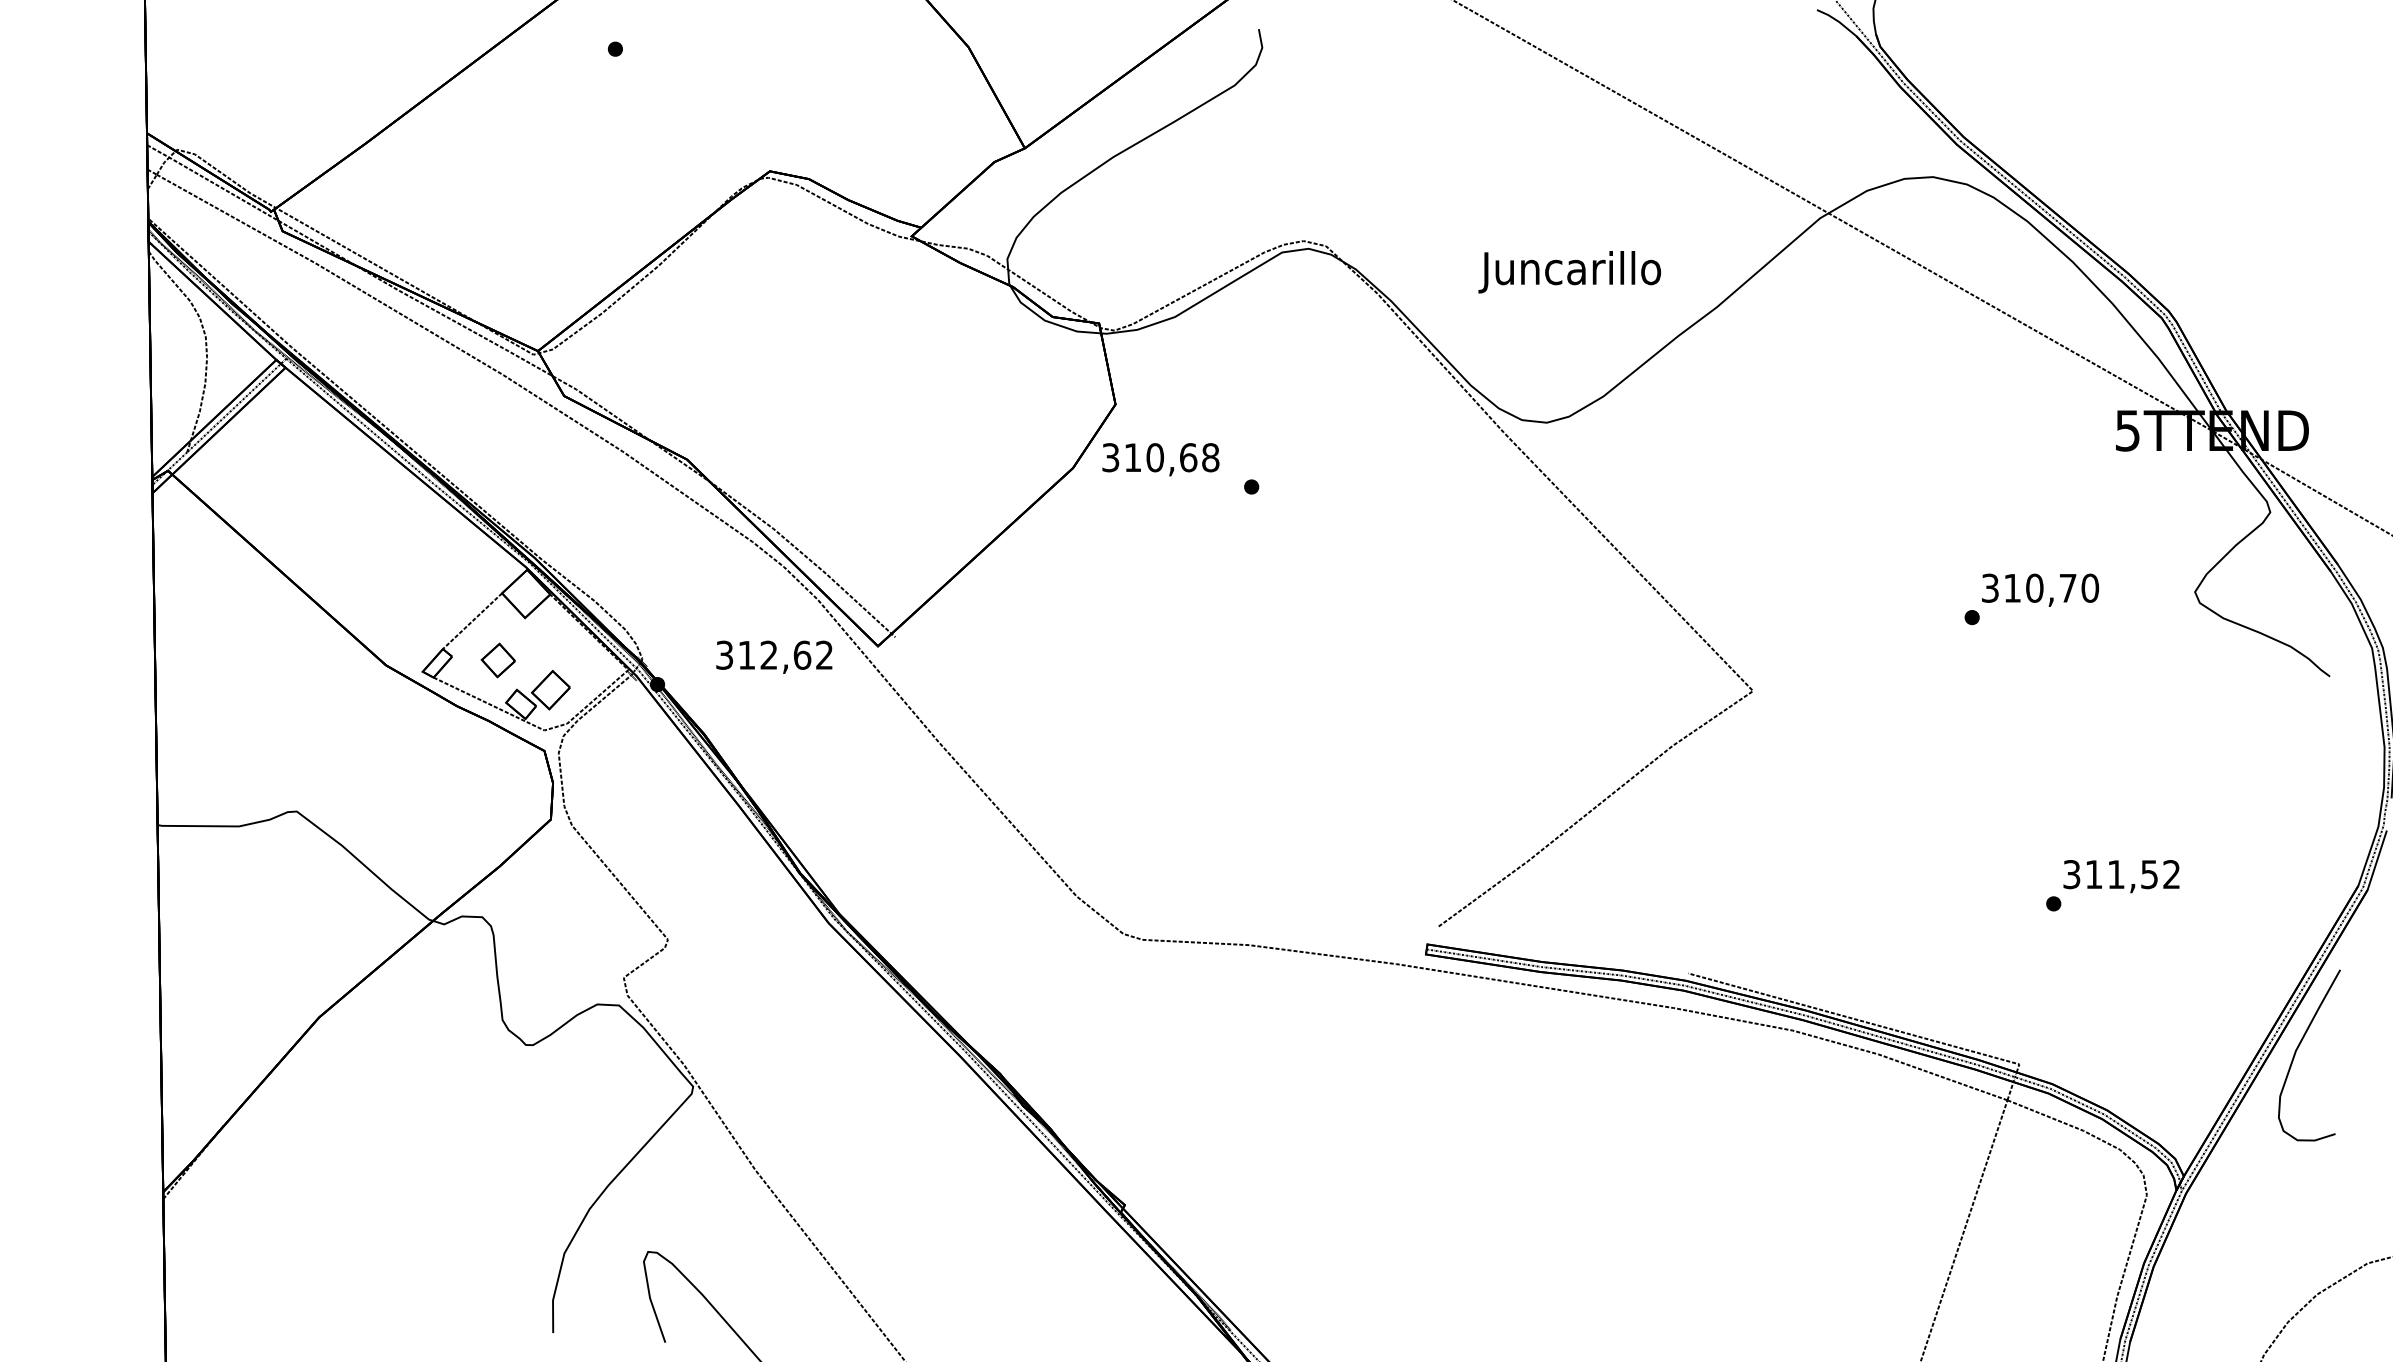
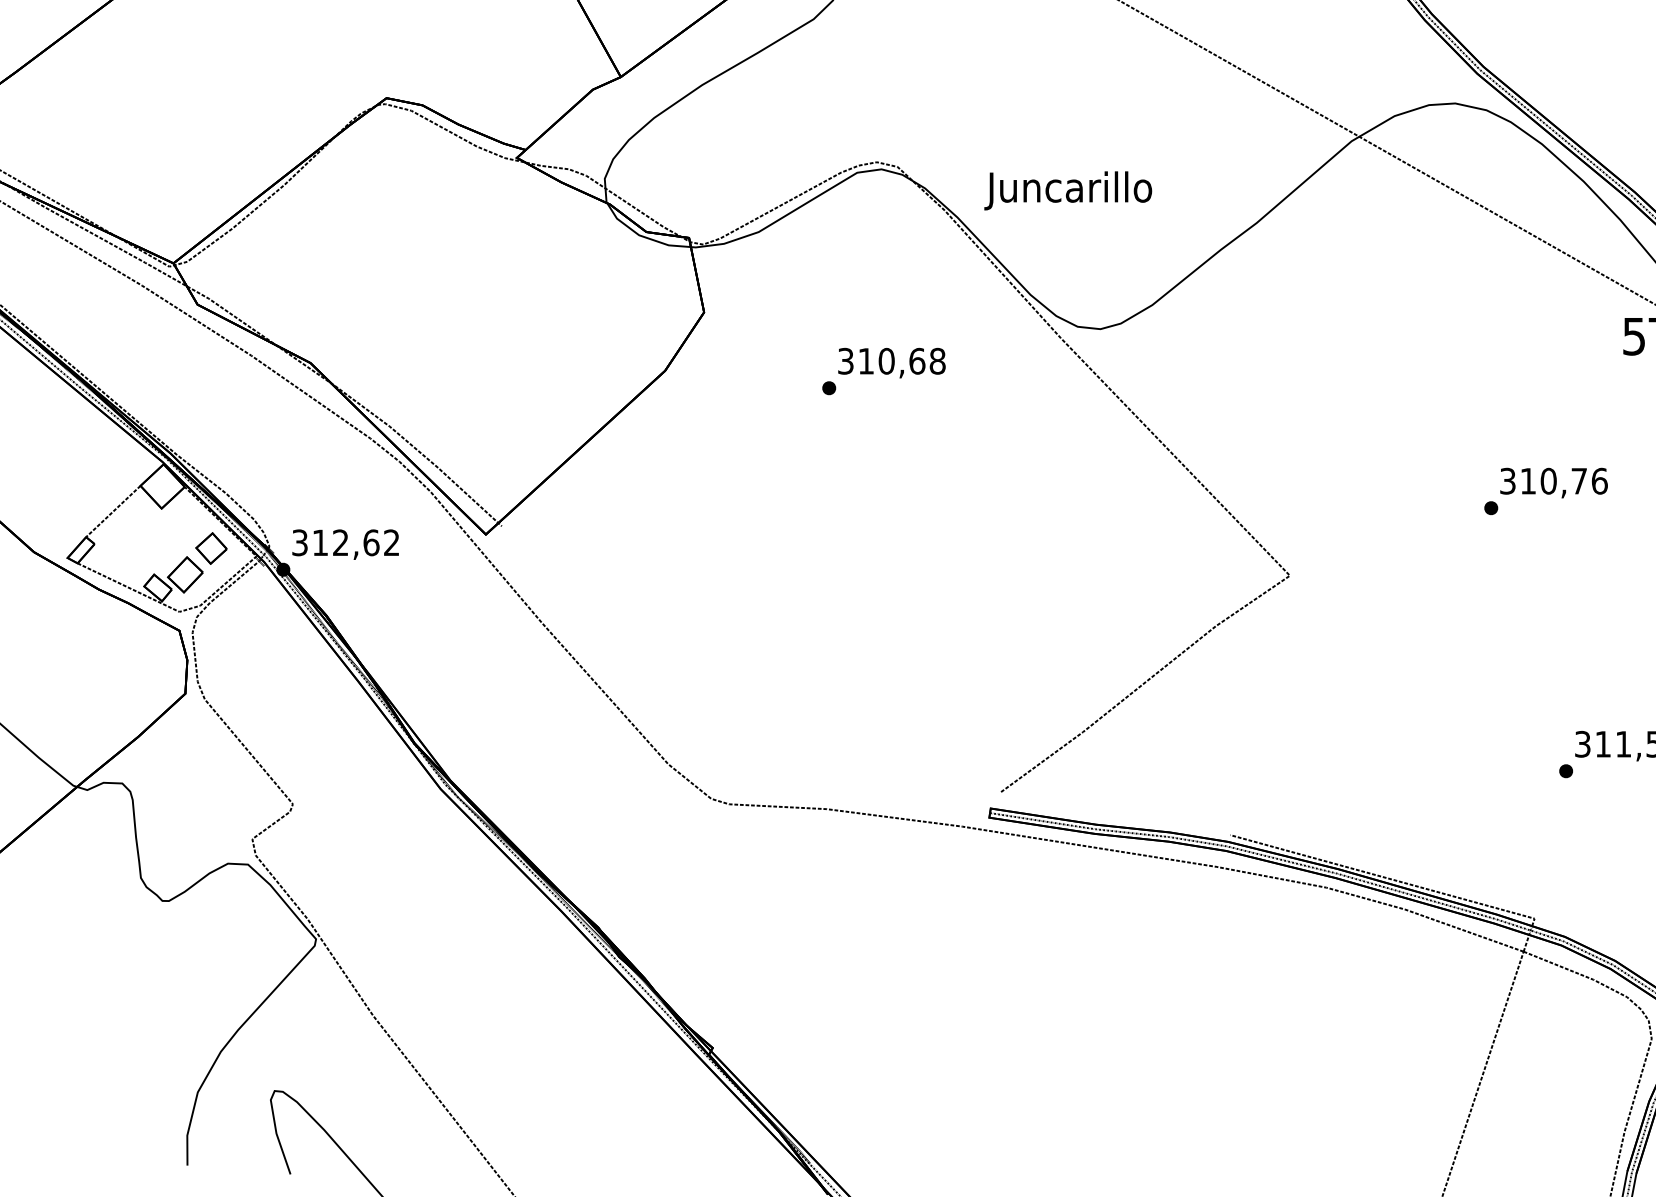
text: (1569, 272) -> (1067, 191), moved
text: (1160, 459) -> (891, 362), moved
text: (2090, 587) -> (1599, 480), 310,70 -> 310,76
text: (774, 656) -> (345, 543), moved
part: (497, 660) -> (210, 548), moved

